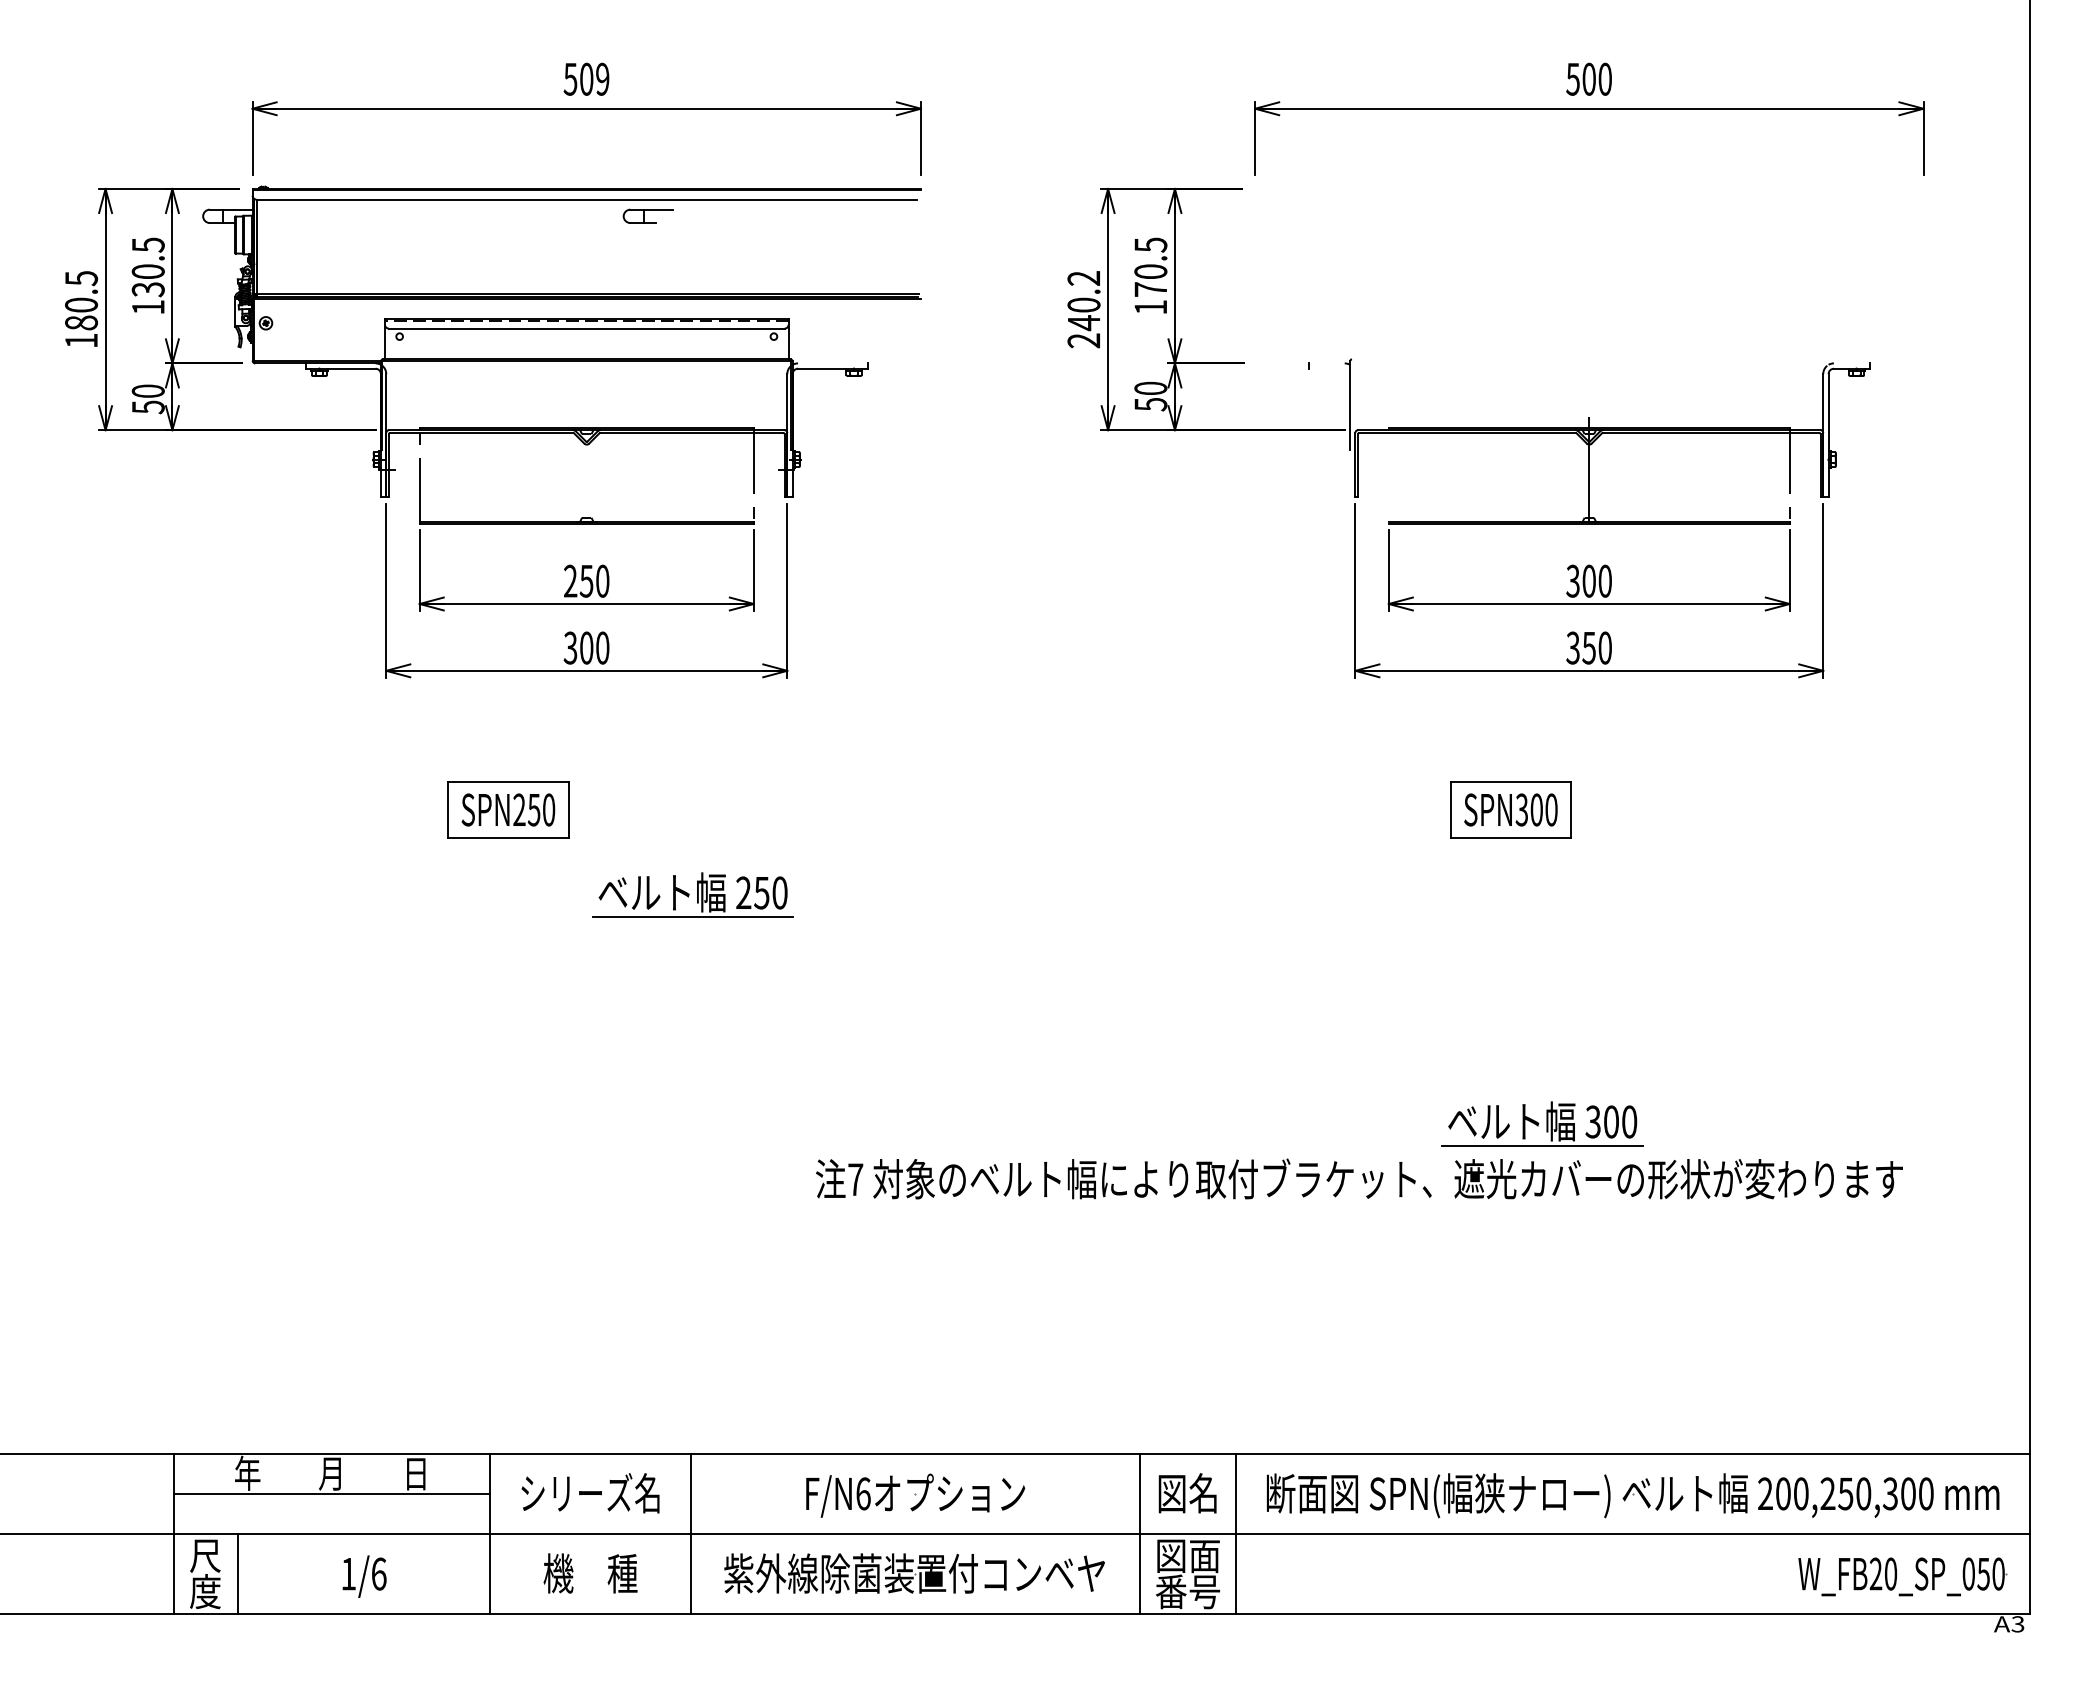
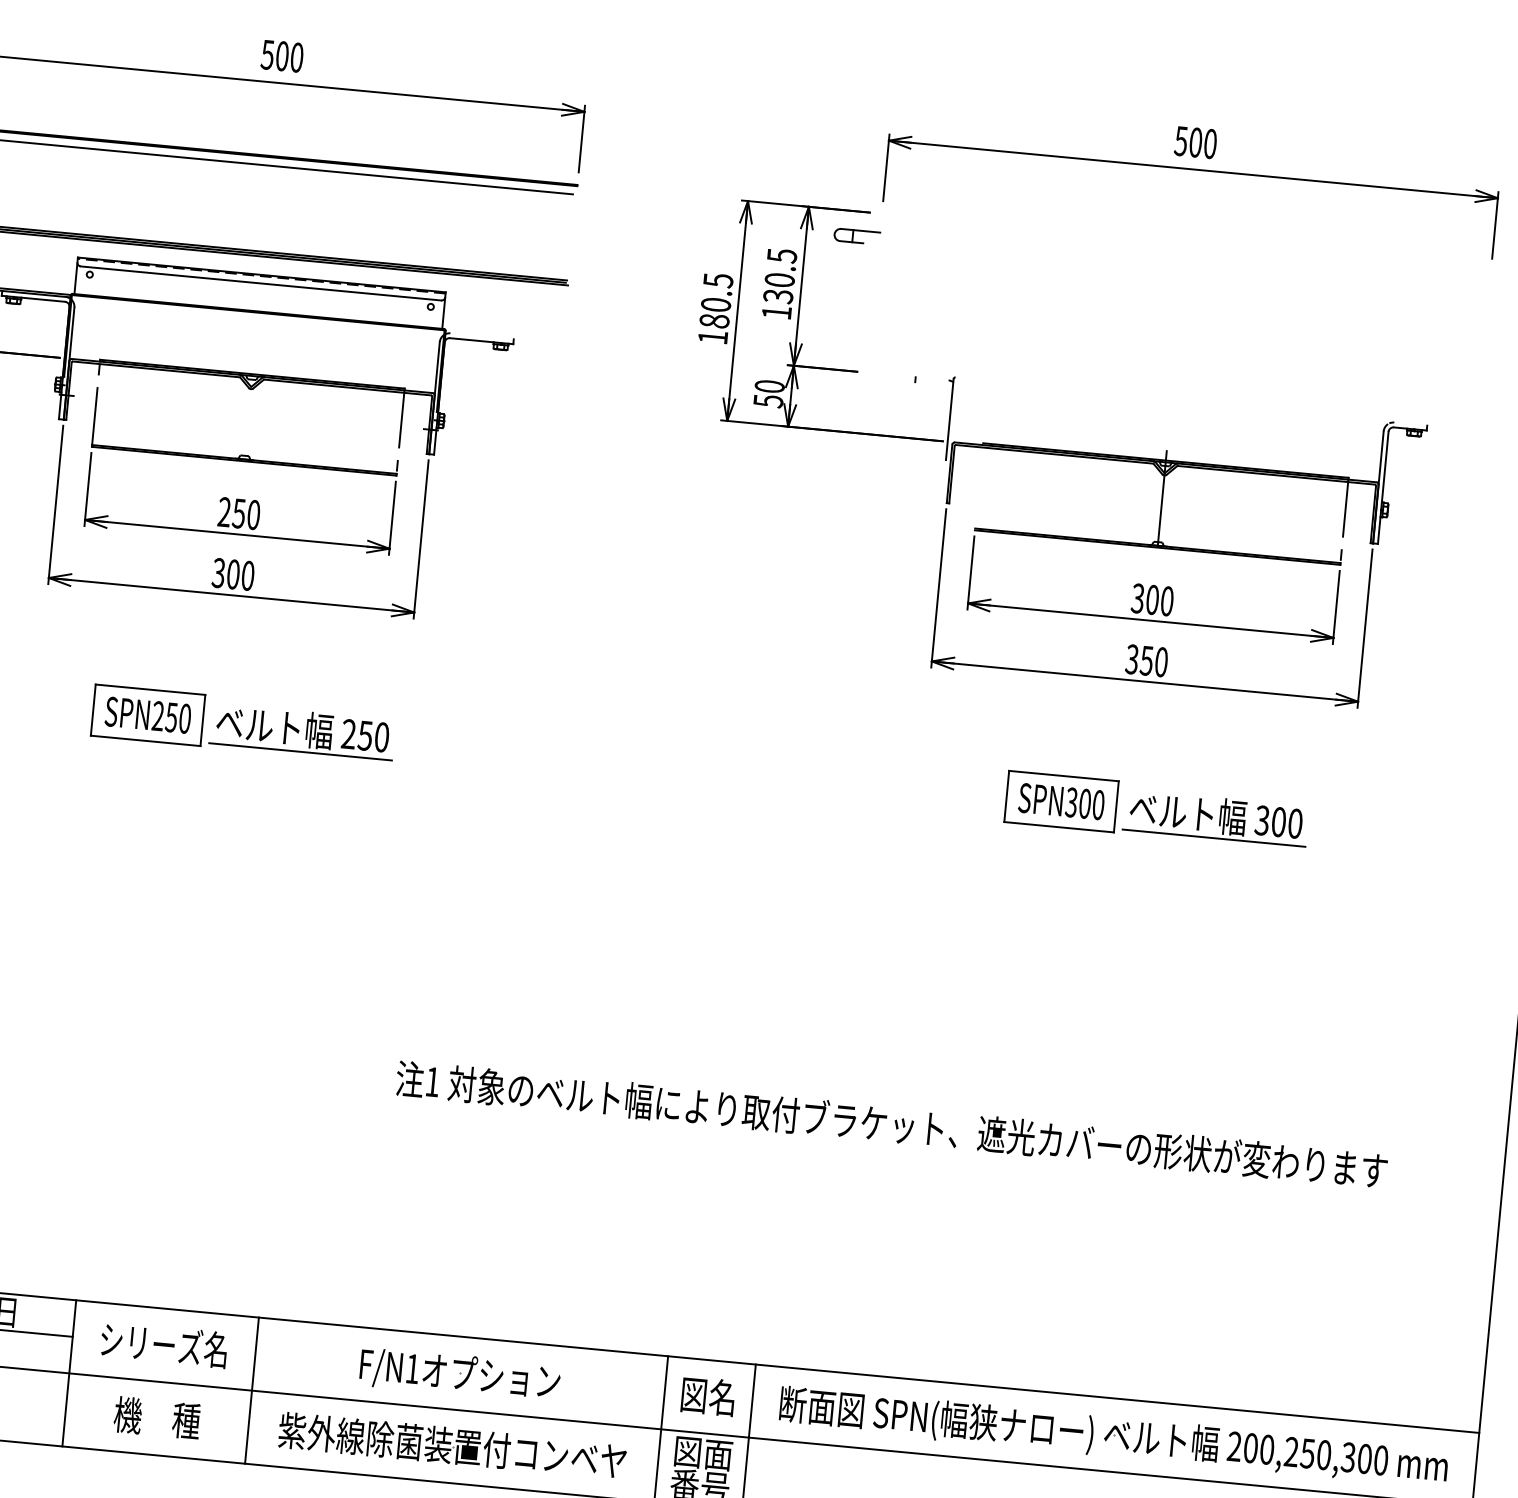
text: (602, 78) -> (296, 56), 509 -> 500
part: (647, 215) -> (856, 235), moved
text: (1150, 289) -> (778, 296), 170.5 -> 130.5
text: (1083, 309) -> (715, 308), 240.2 -> 180.5
part: (692, 894) -> (302, 731), moved
part: (1542, 1123) -> (1215, 817), moved
text: (855, 1179) -> (432, 1081), 7 -> 1
text: (863, 1493) -> (412, 1368), F/N6 -> F/N1

